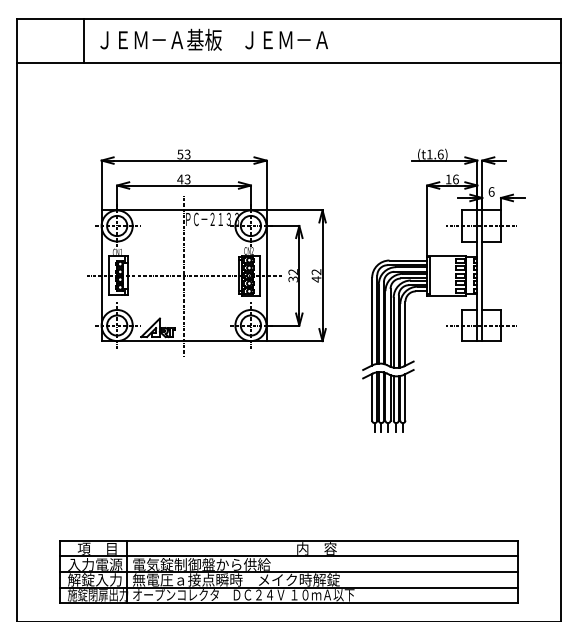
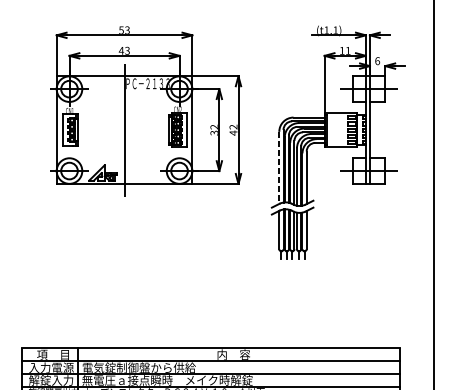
text: (440, 154) -> (335, 30), (t1.6) -> (t1.1)
text: (455, 179) -> (347, 50), 16 -> 11
line: (372, 321) -> (279, 167), solid -> dashed

